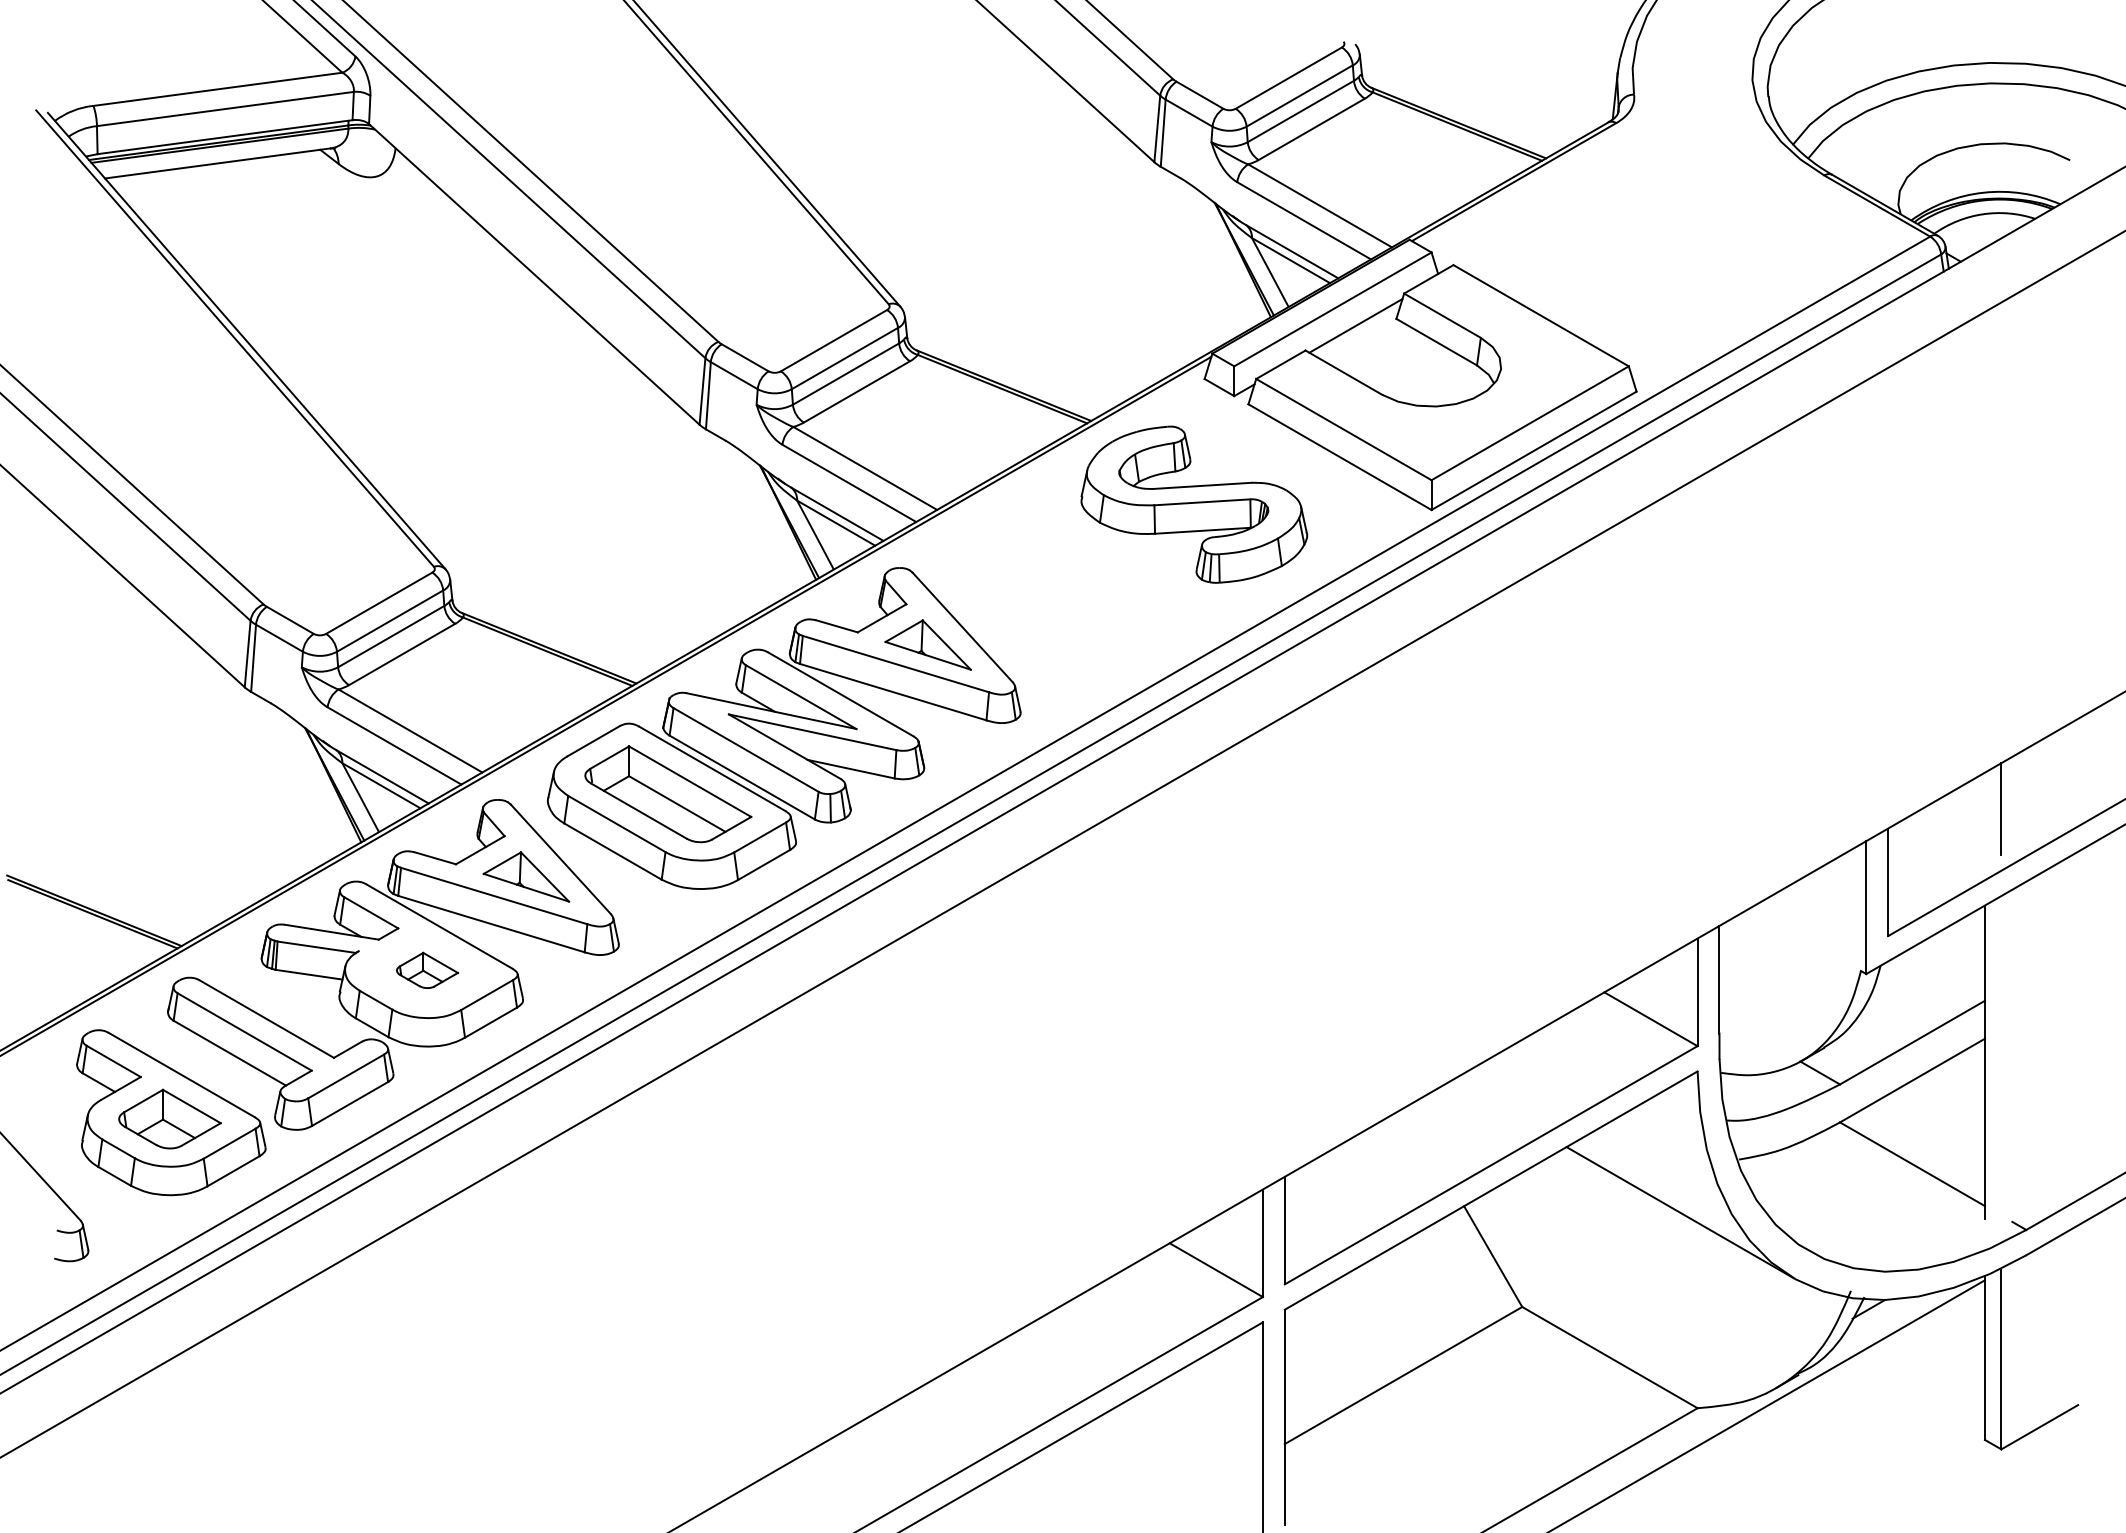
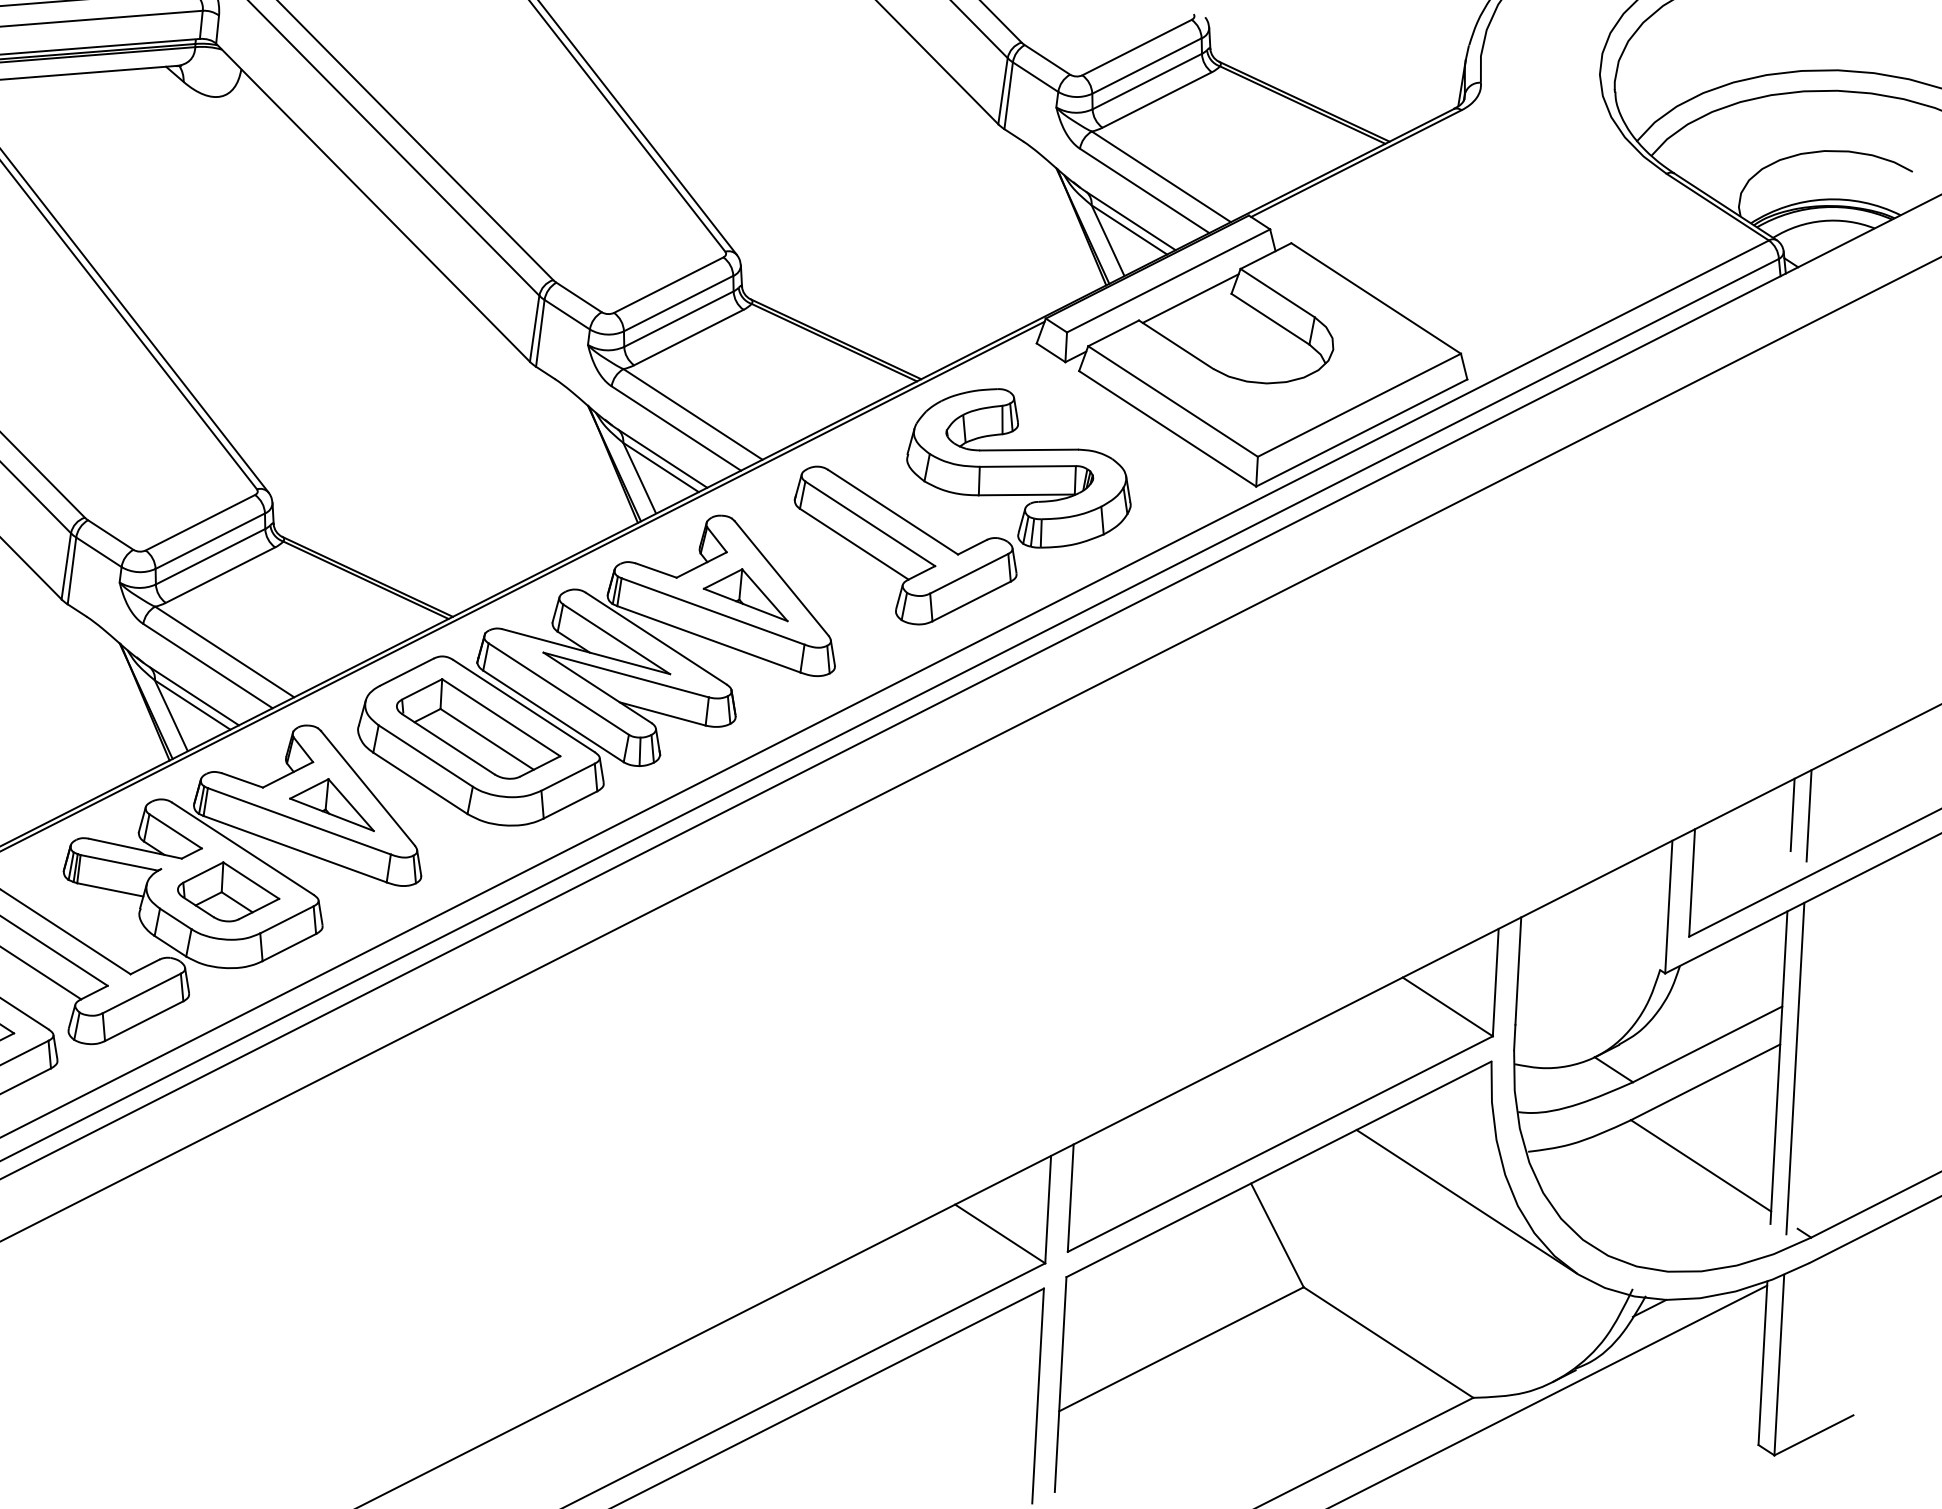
part: (1083, 589) -> (904, 547), added
line: (1984, 808) -> (1792, 814), added
part: (427, 970) -> (228, 892), size x1.67
line: (2001, 1062) -> (1795, 1069), added

